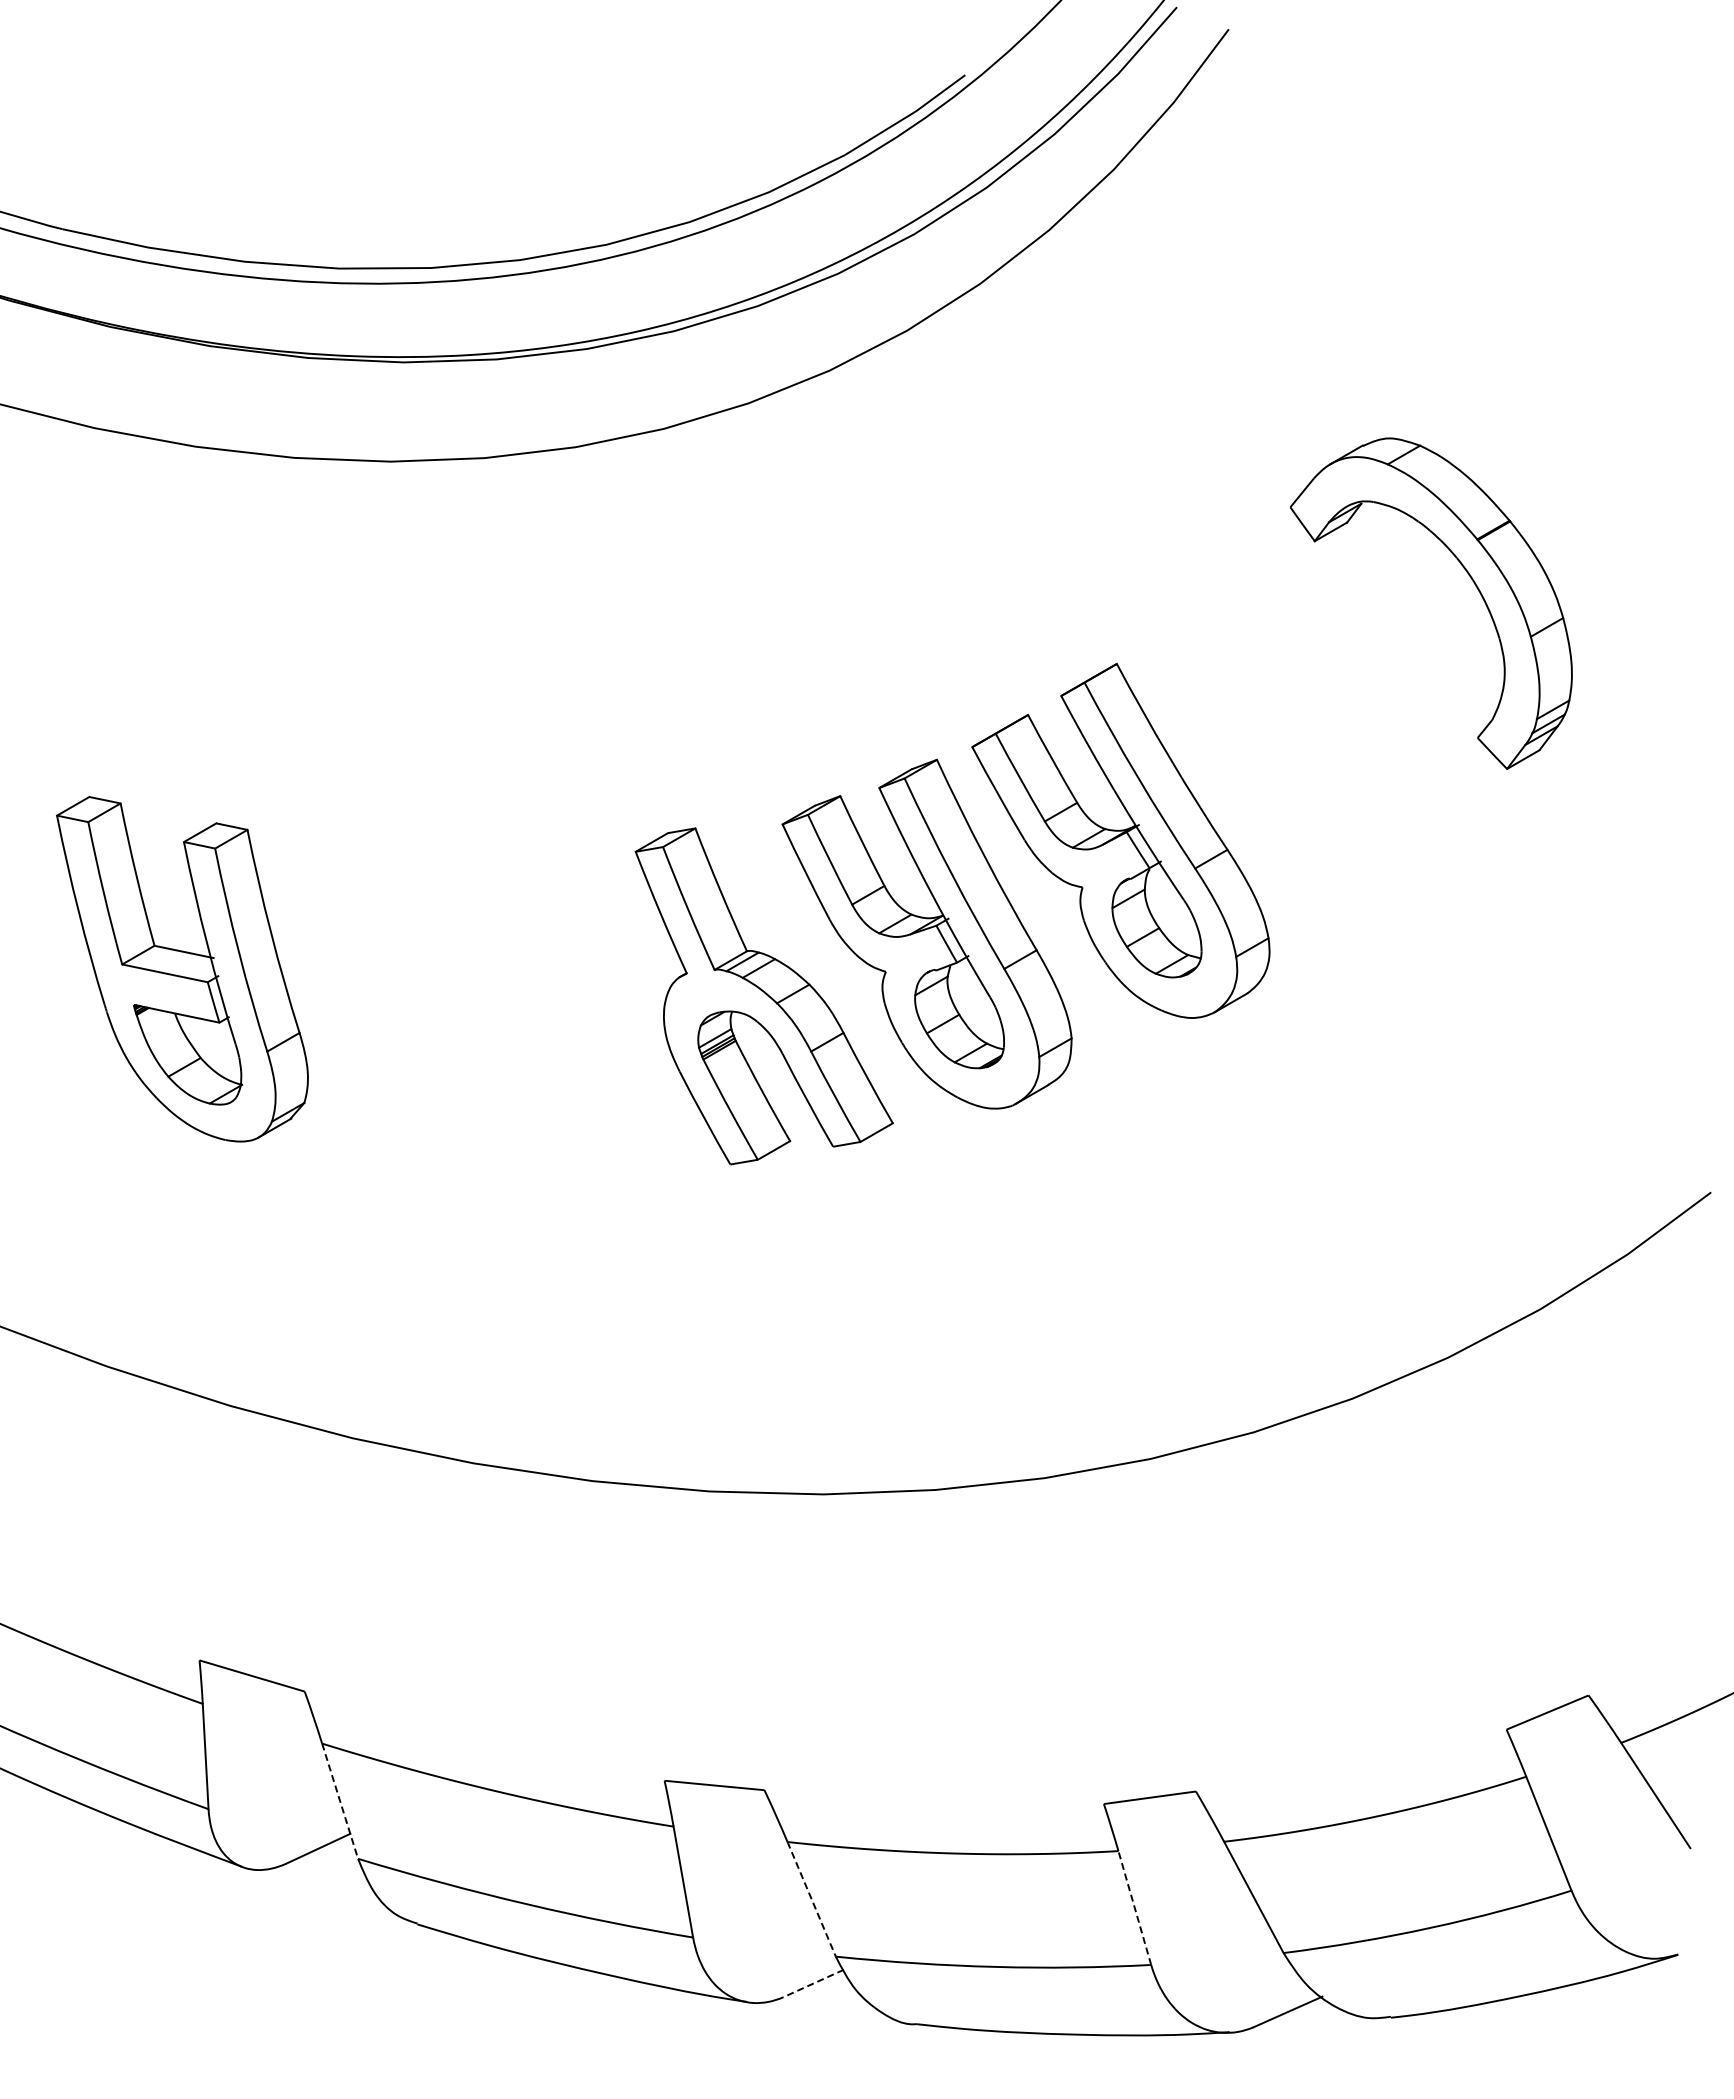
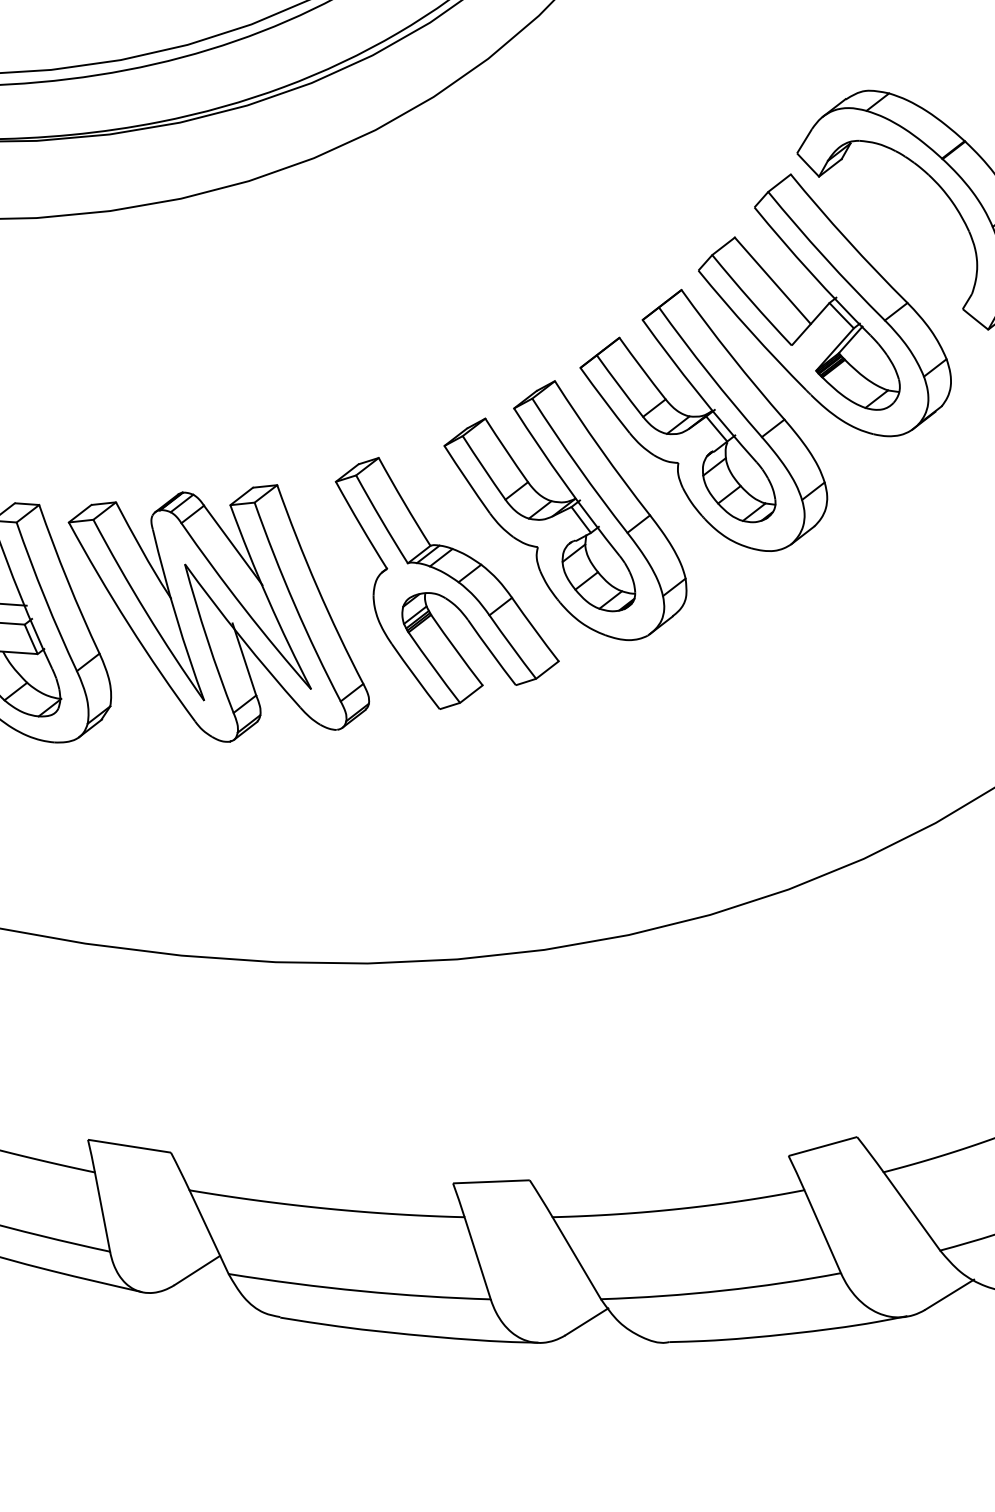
part: (1296, 711) -> (822, 307), added
part: (461, 1006) -> (219, 617), added
line: (340, 1801) -> (209, 1232), dashed -> solid
line: (811, 1899) -> (576, 1258), dashed -> solid
line: (1134, 1907) -> (822, 1231), dashed -> solid
line: (813, 1983) -> (586, 1321), dashed -> solid

